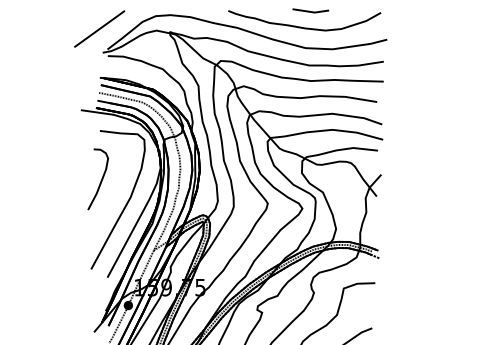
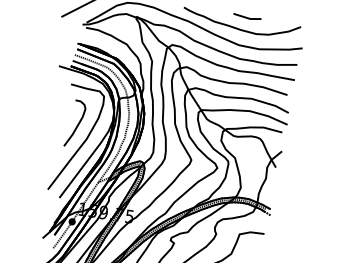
part: (97, 179) -> (74, 123), moved

